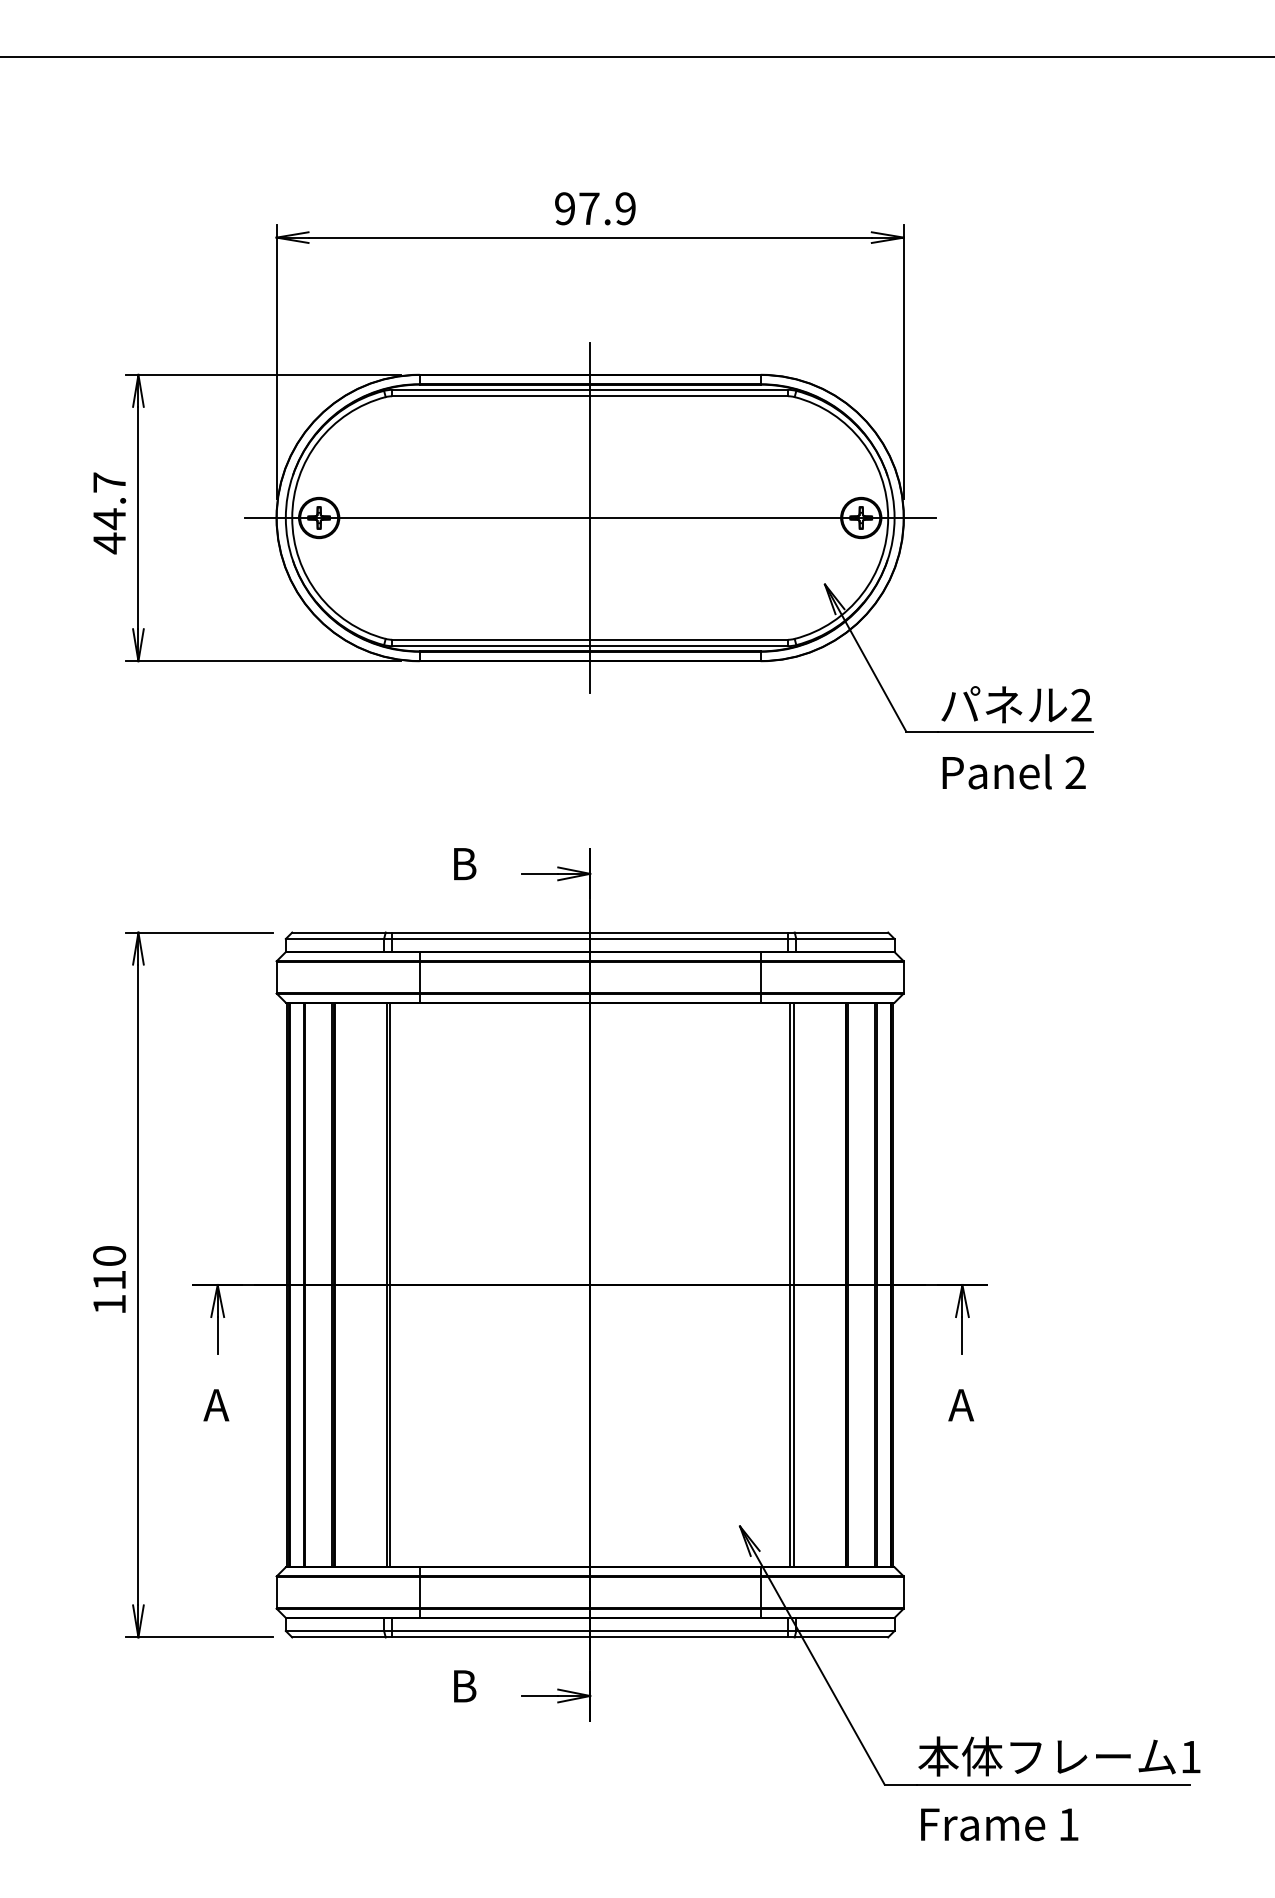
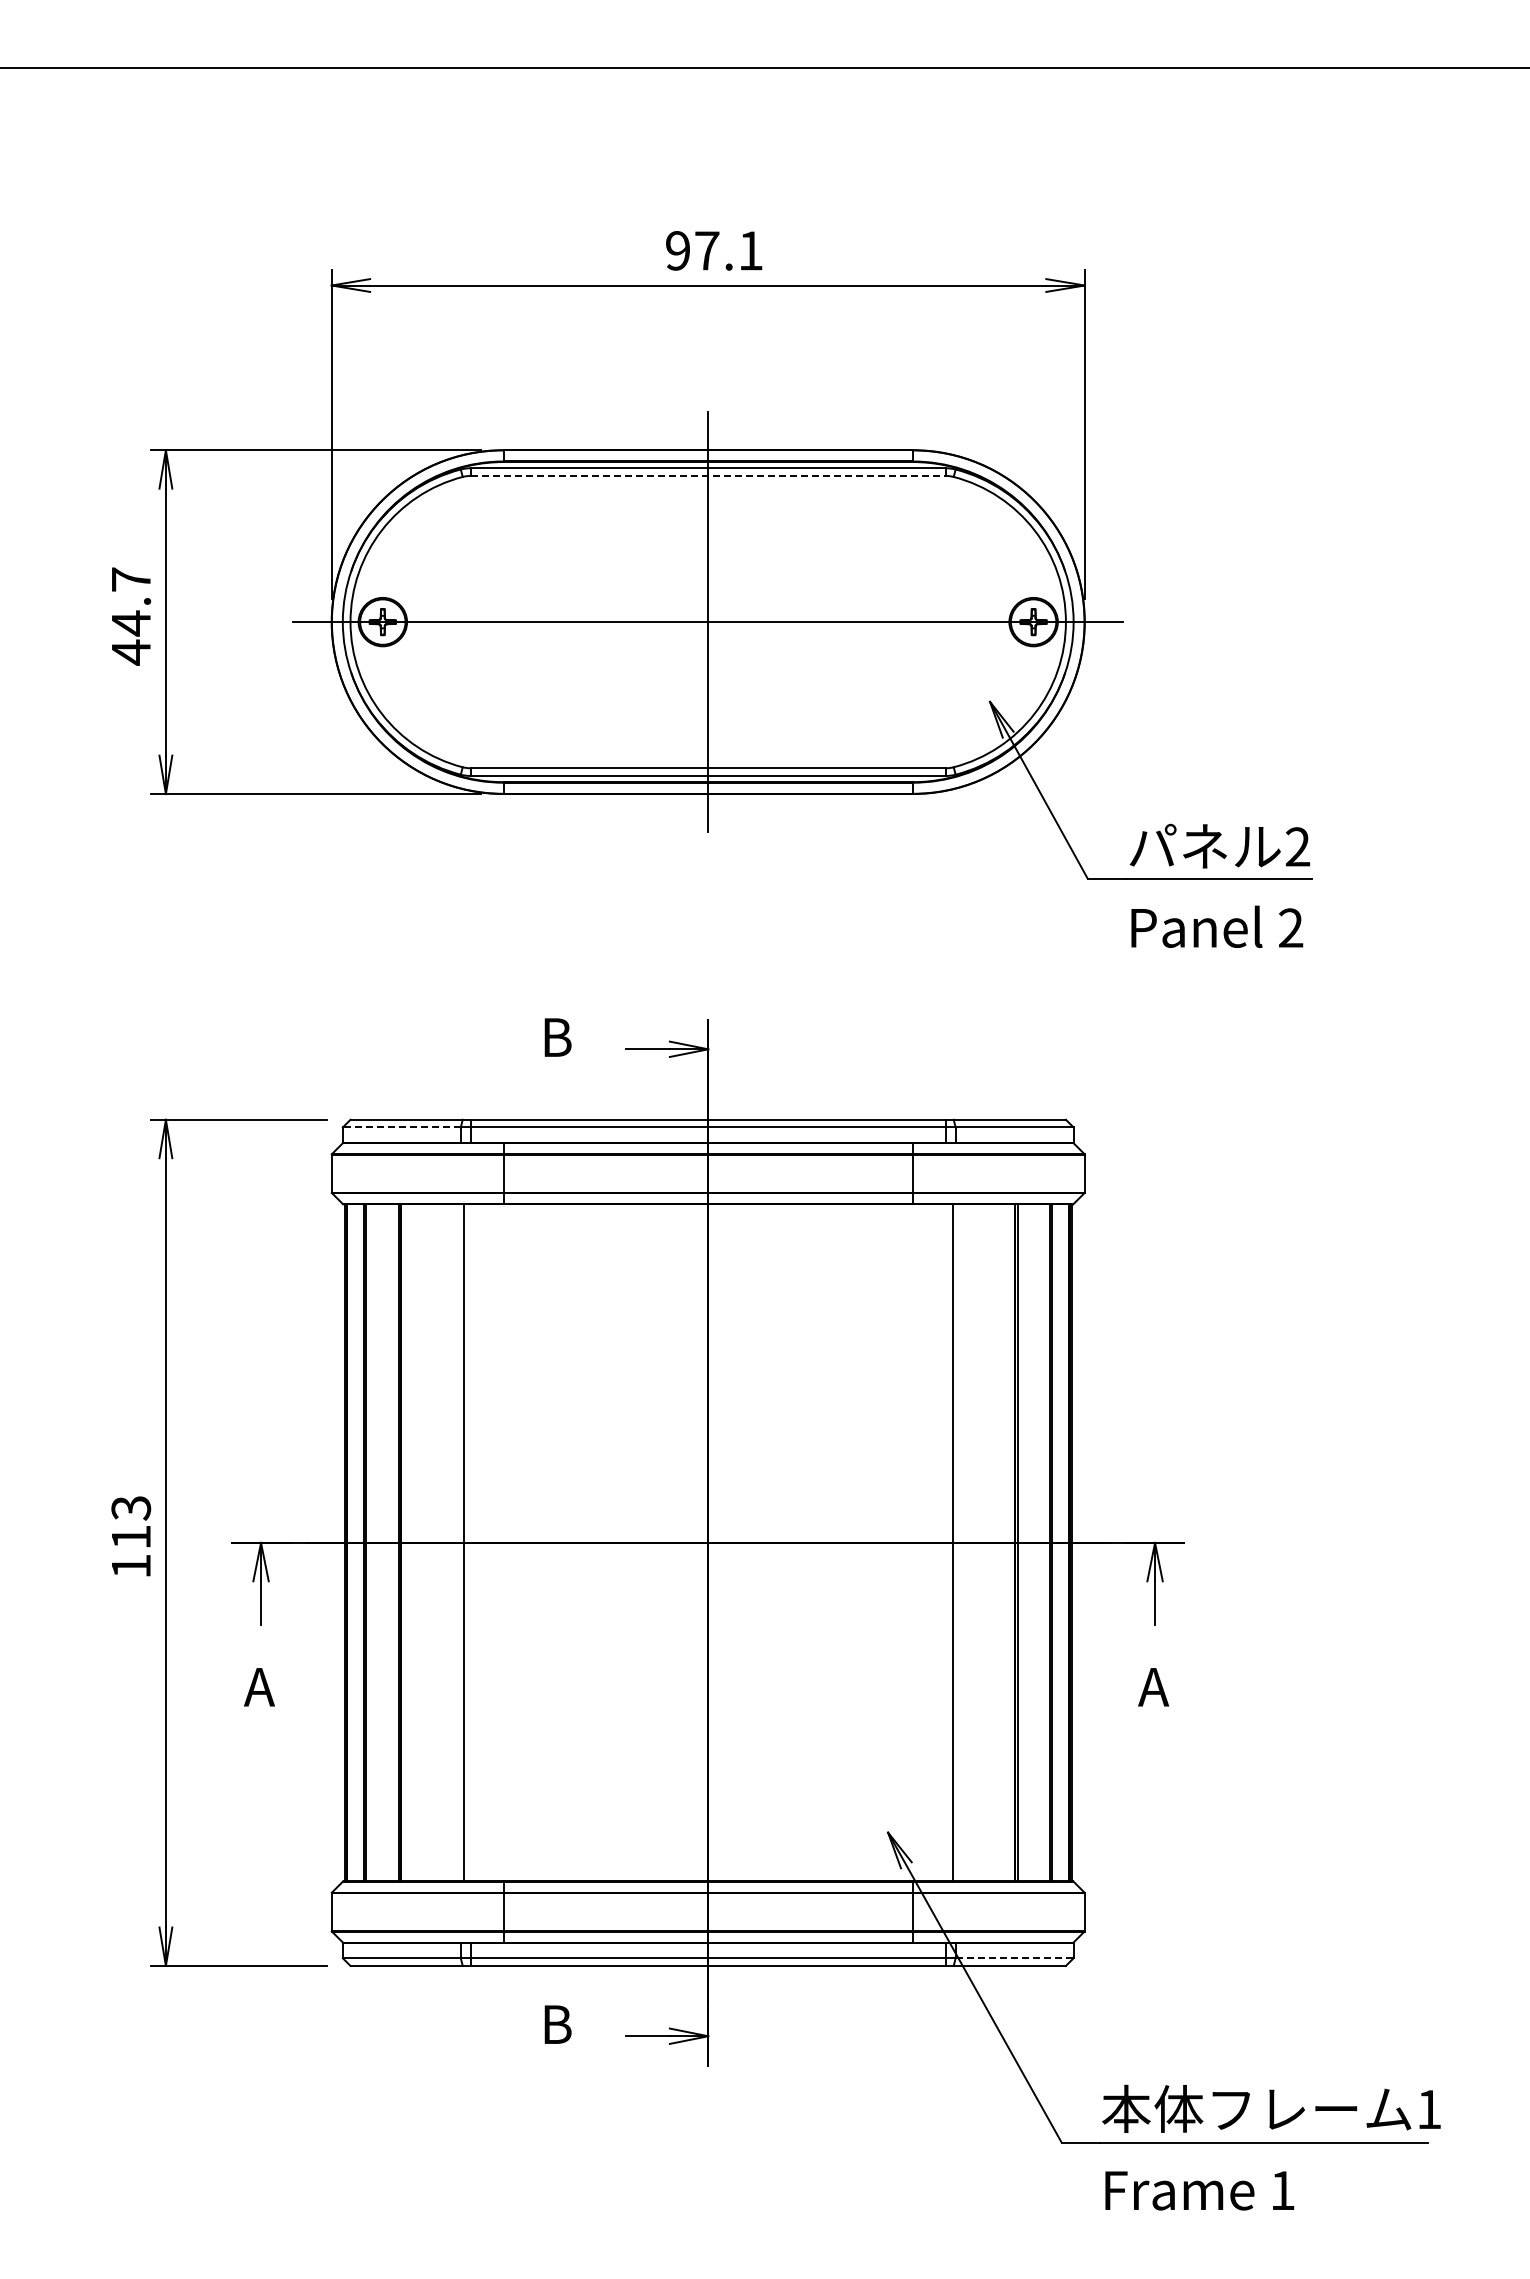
text: (625, 208) -> (750, 250), 97.9 -> 97.1
line: (590, 395) -> (708, 475), solid -> dashed
line: (334, 939) -> (401, 1127), solid -> dashed
text: (109, 1256) -> (131, 1508), 110 -> 113
line: (390, 1284) -> (468, 1542), removed
line: (790, 1284) -> (948, 1542), removed
line: (845, 1631) -> (1014, 1958), solid -> dashed

